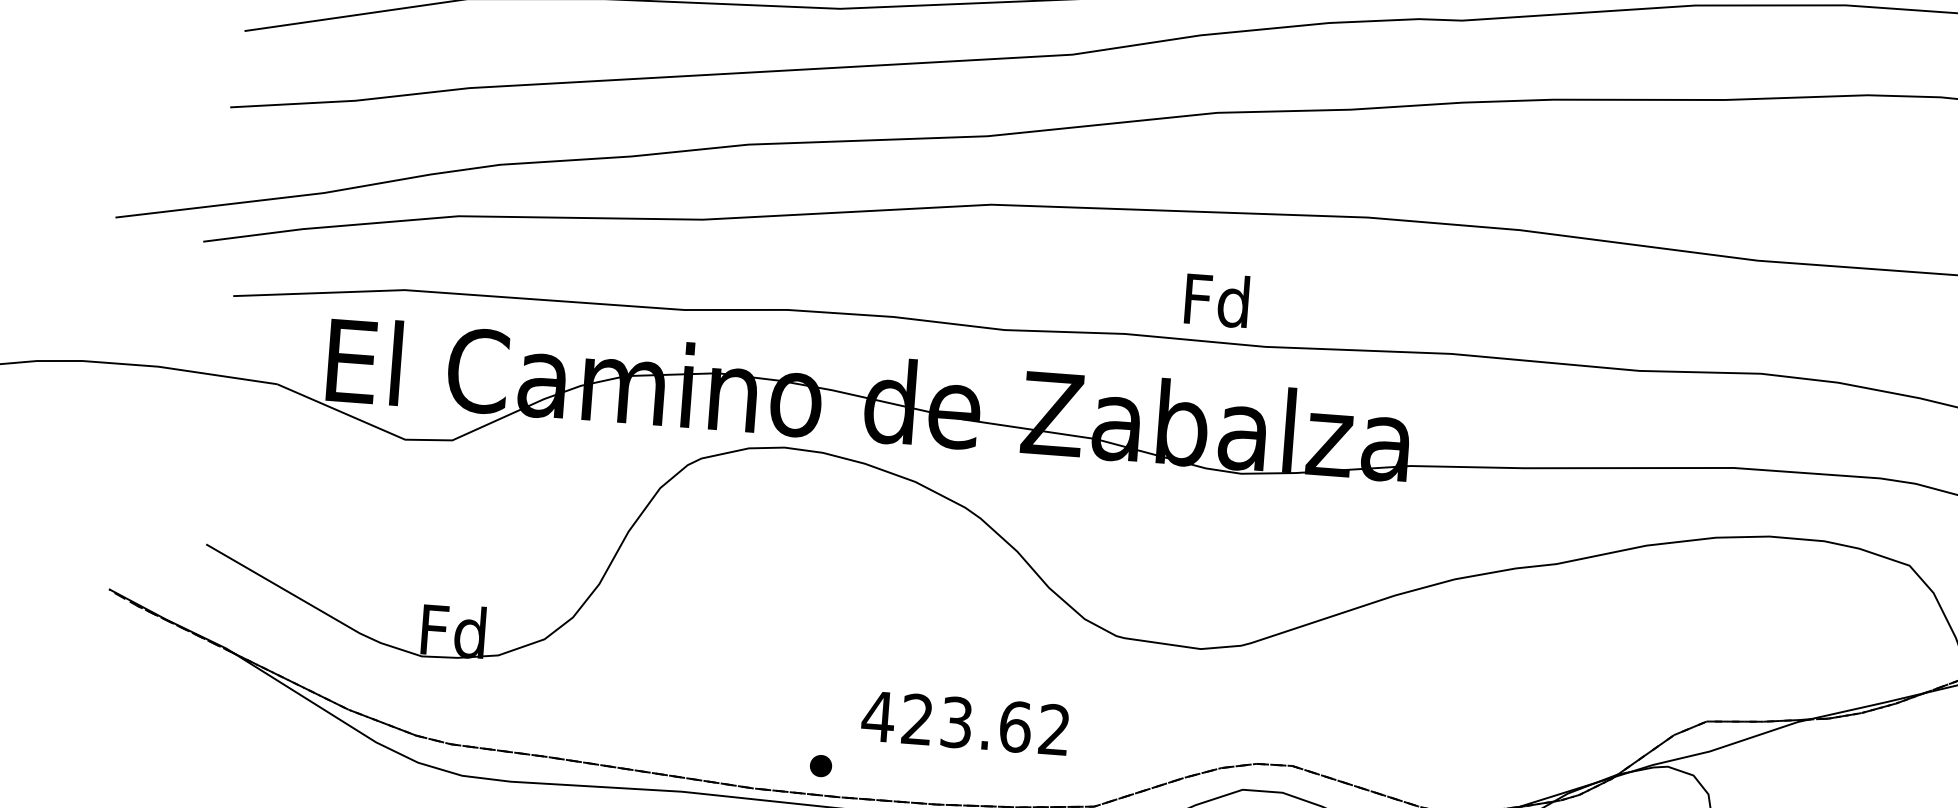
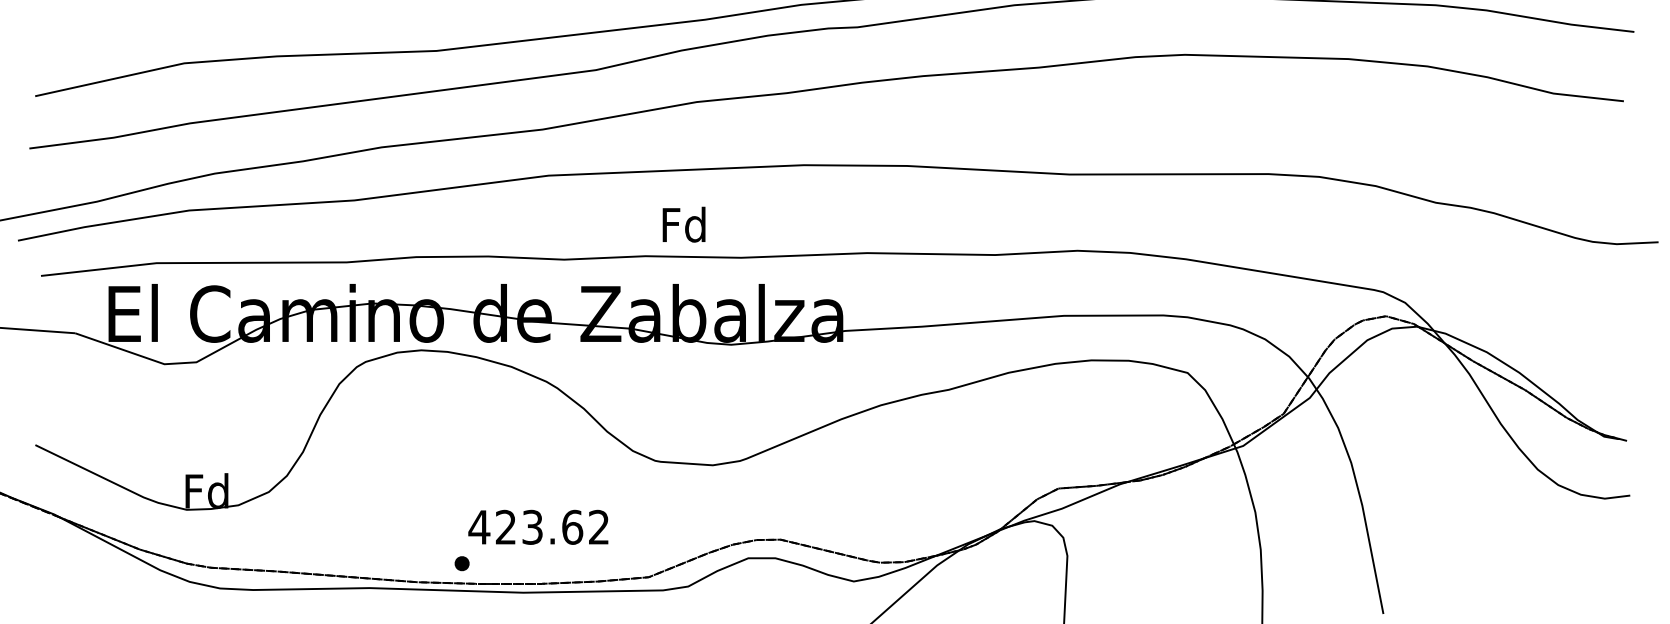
text: (1216, 299) -> (683, 224), moved
text: (965, 721) -> (538, 526), moved

